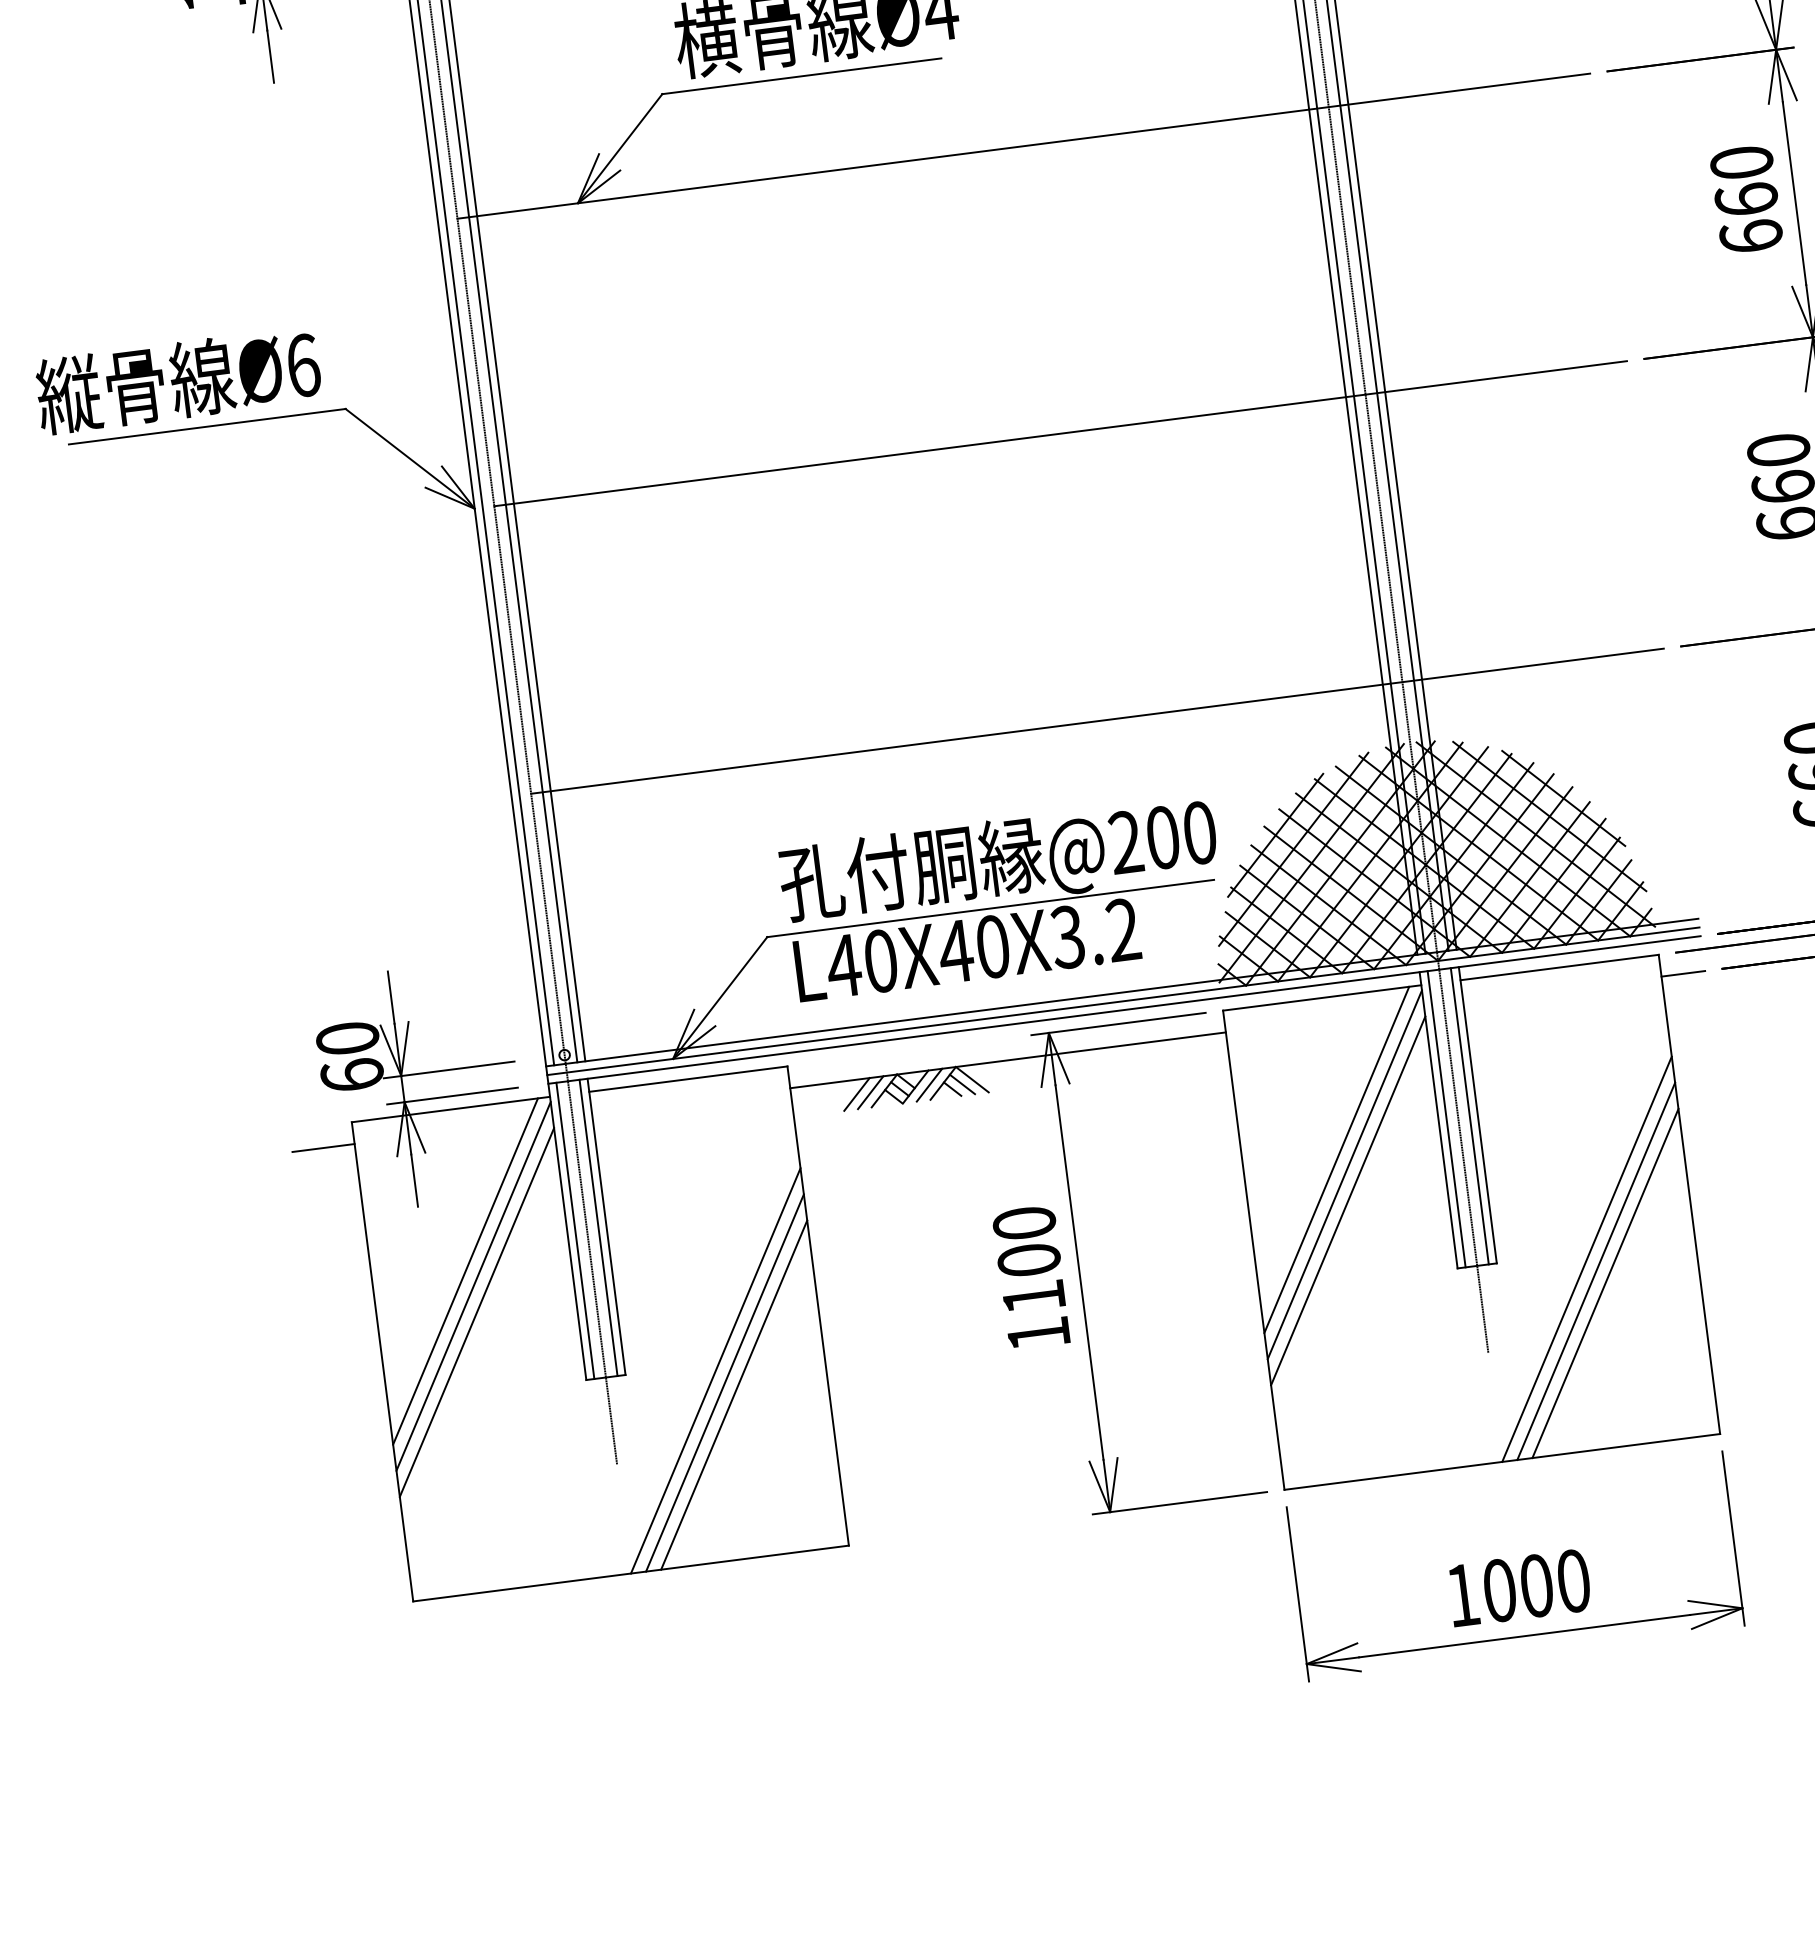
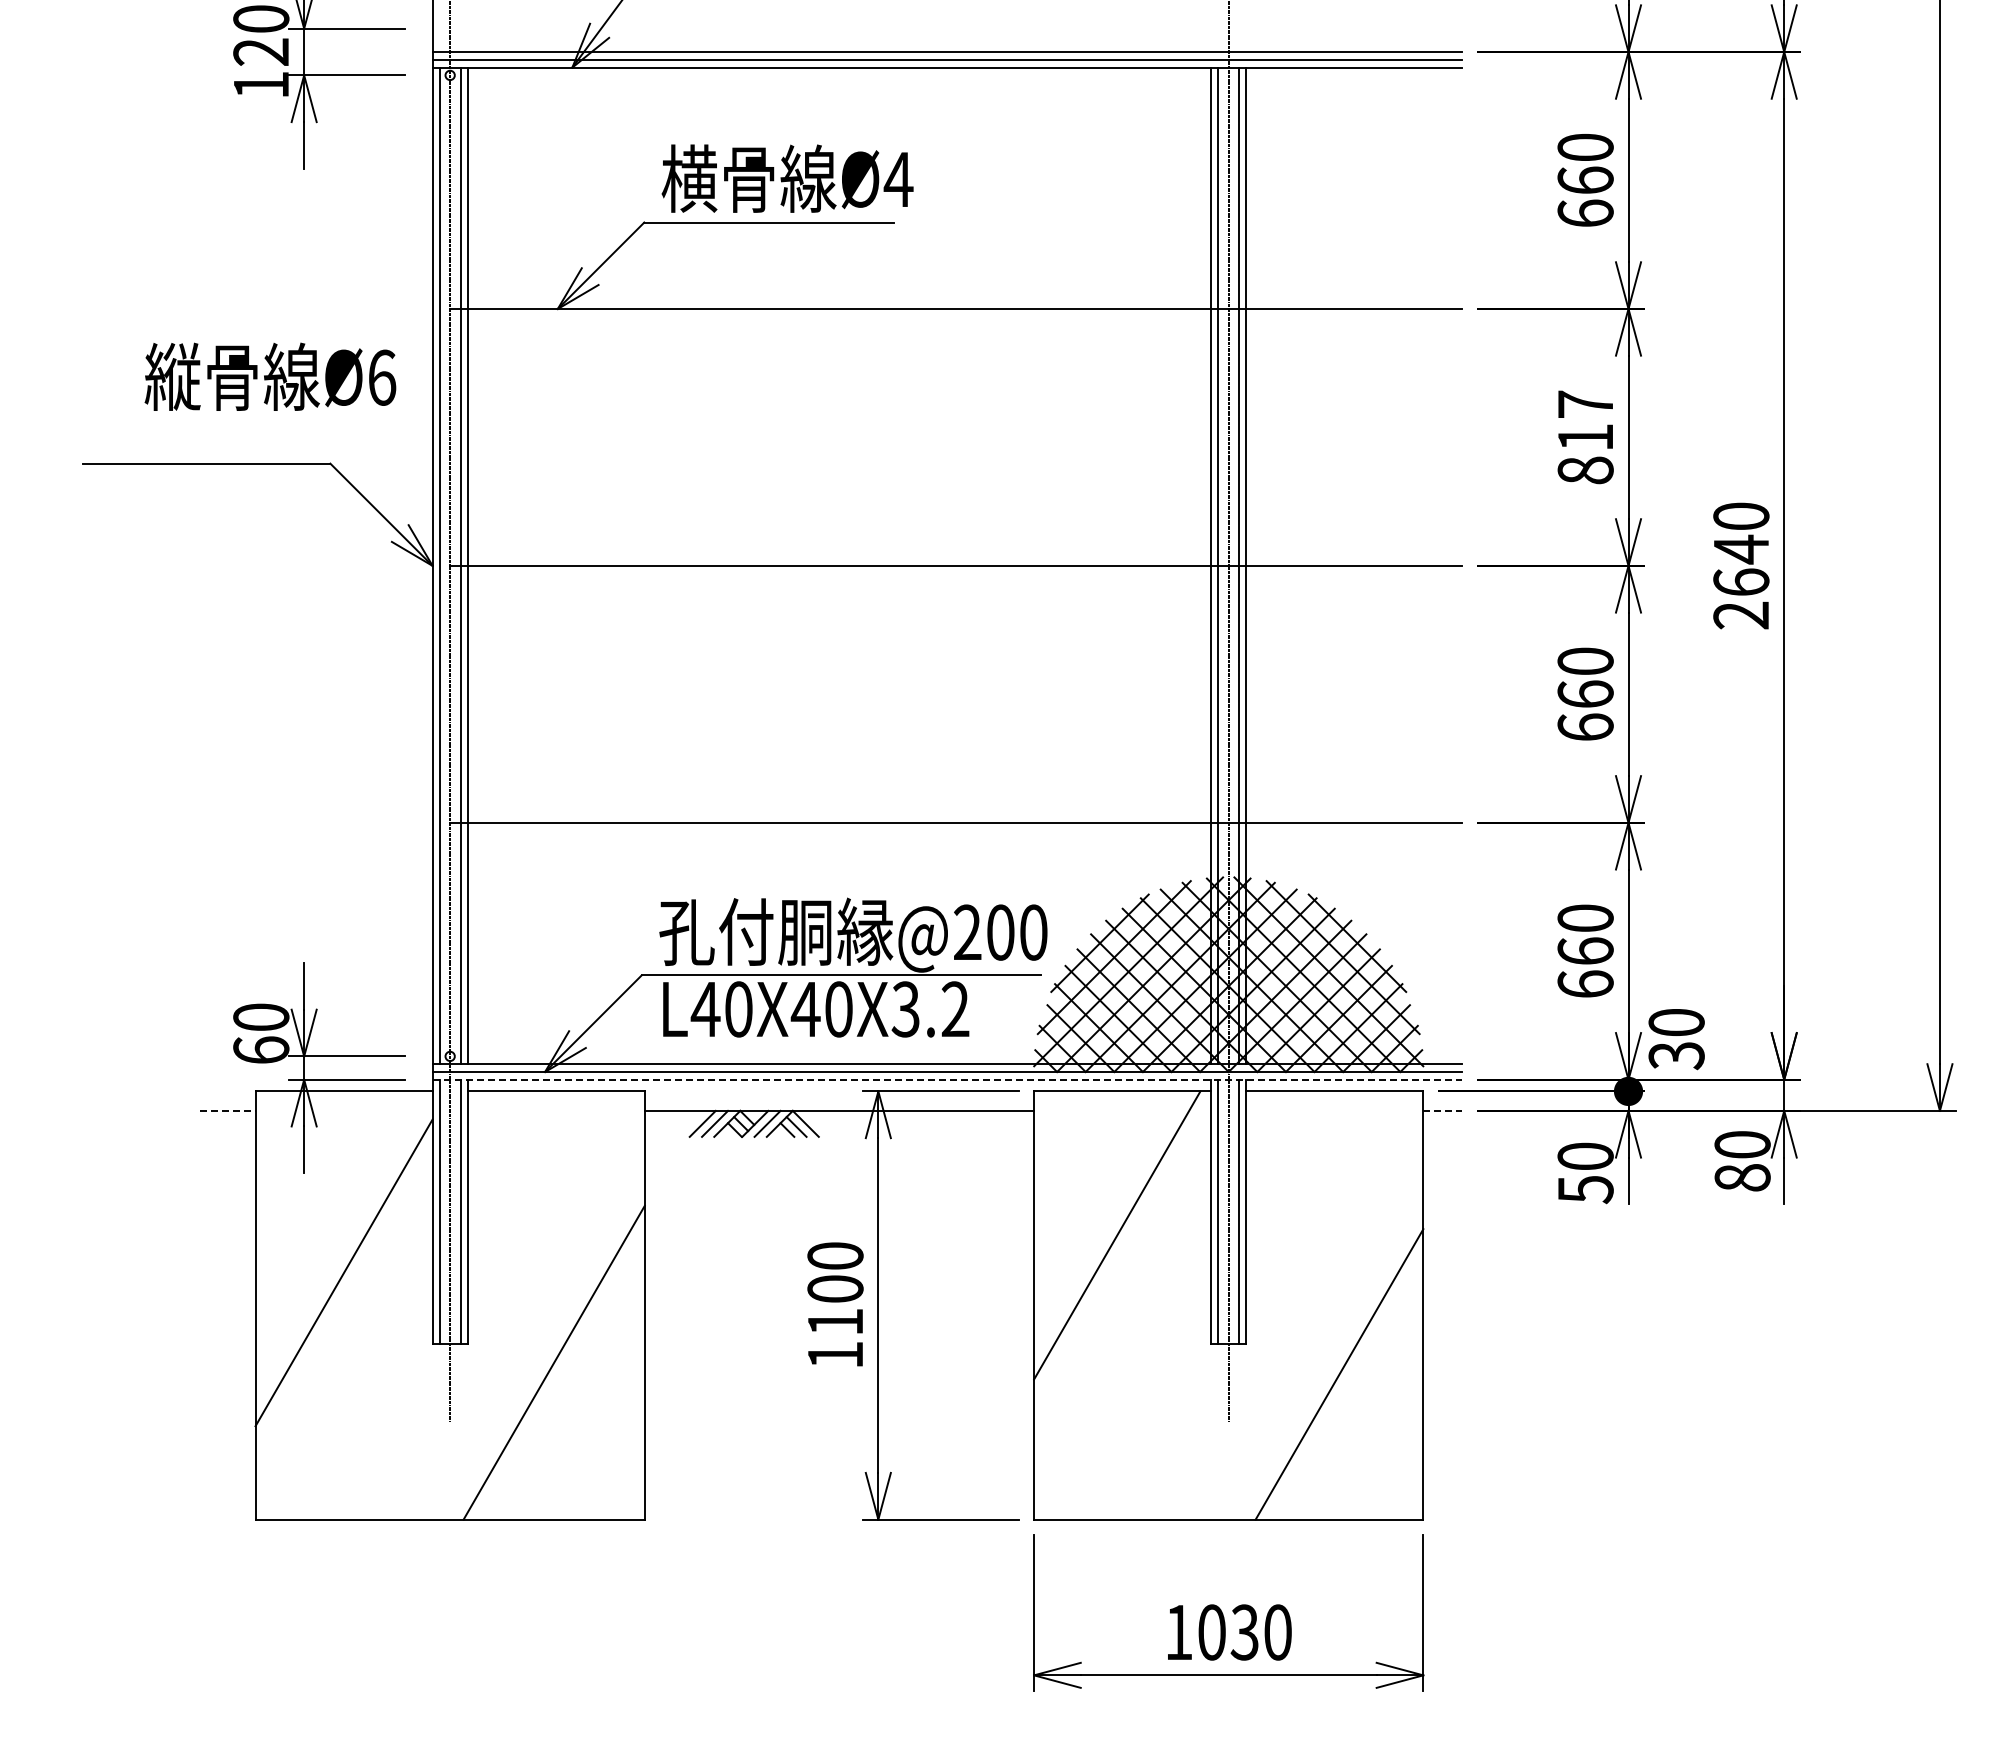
text: (1746, 199) -> (1585, 437), 660 -> 817
text: (178, 380) -> (270, 376), moved
line: (1683, 973) -> (1443, 1110), solid -> dashed
line: (1124, 1009) -> (947, 1079), solid -> dashed
line: (323, 1147) -> (227, 1110), solid -> dashed
line: (1344, 1174) -> (1122, 1249), removed
line: (1347, 1200) -> (1122, 1272), removed
line: (1586, 1258) -> (1325, 1350), removed
line: (465, 1271) -> (338, 1235), removed
line: (1595, 1271) -> (1332, 1362), removed
line: (472, 1286) -> (343, 1249), removed
line: (715, 1370) -> (547, 1350), removed
line: (733, 1395) -> (560, 1374), removed
text: (1536, 1585) -> (1244, 1632), 1000 -> 1030

